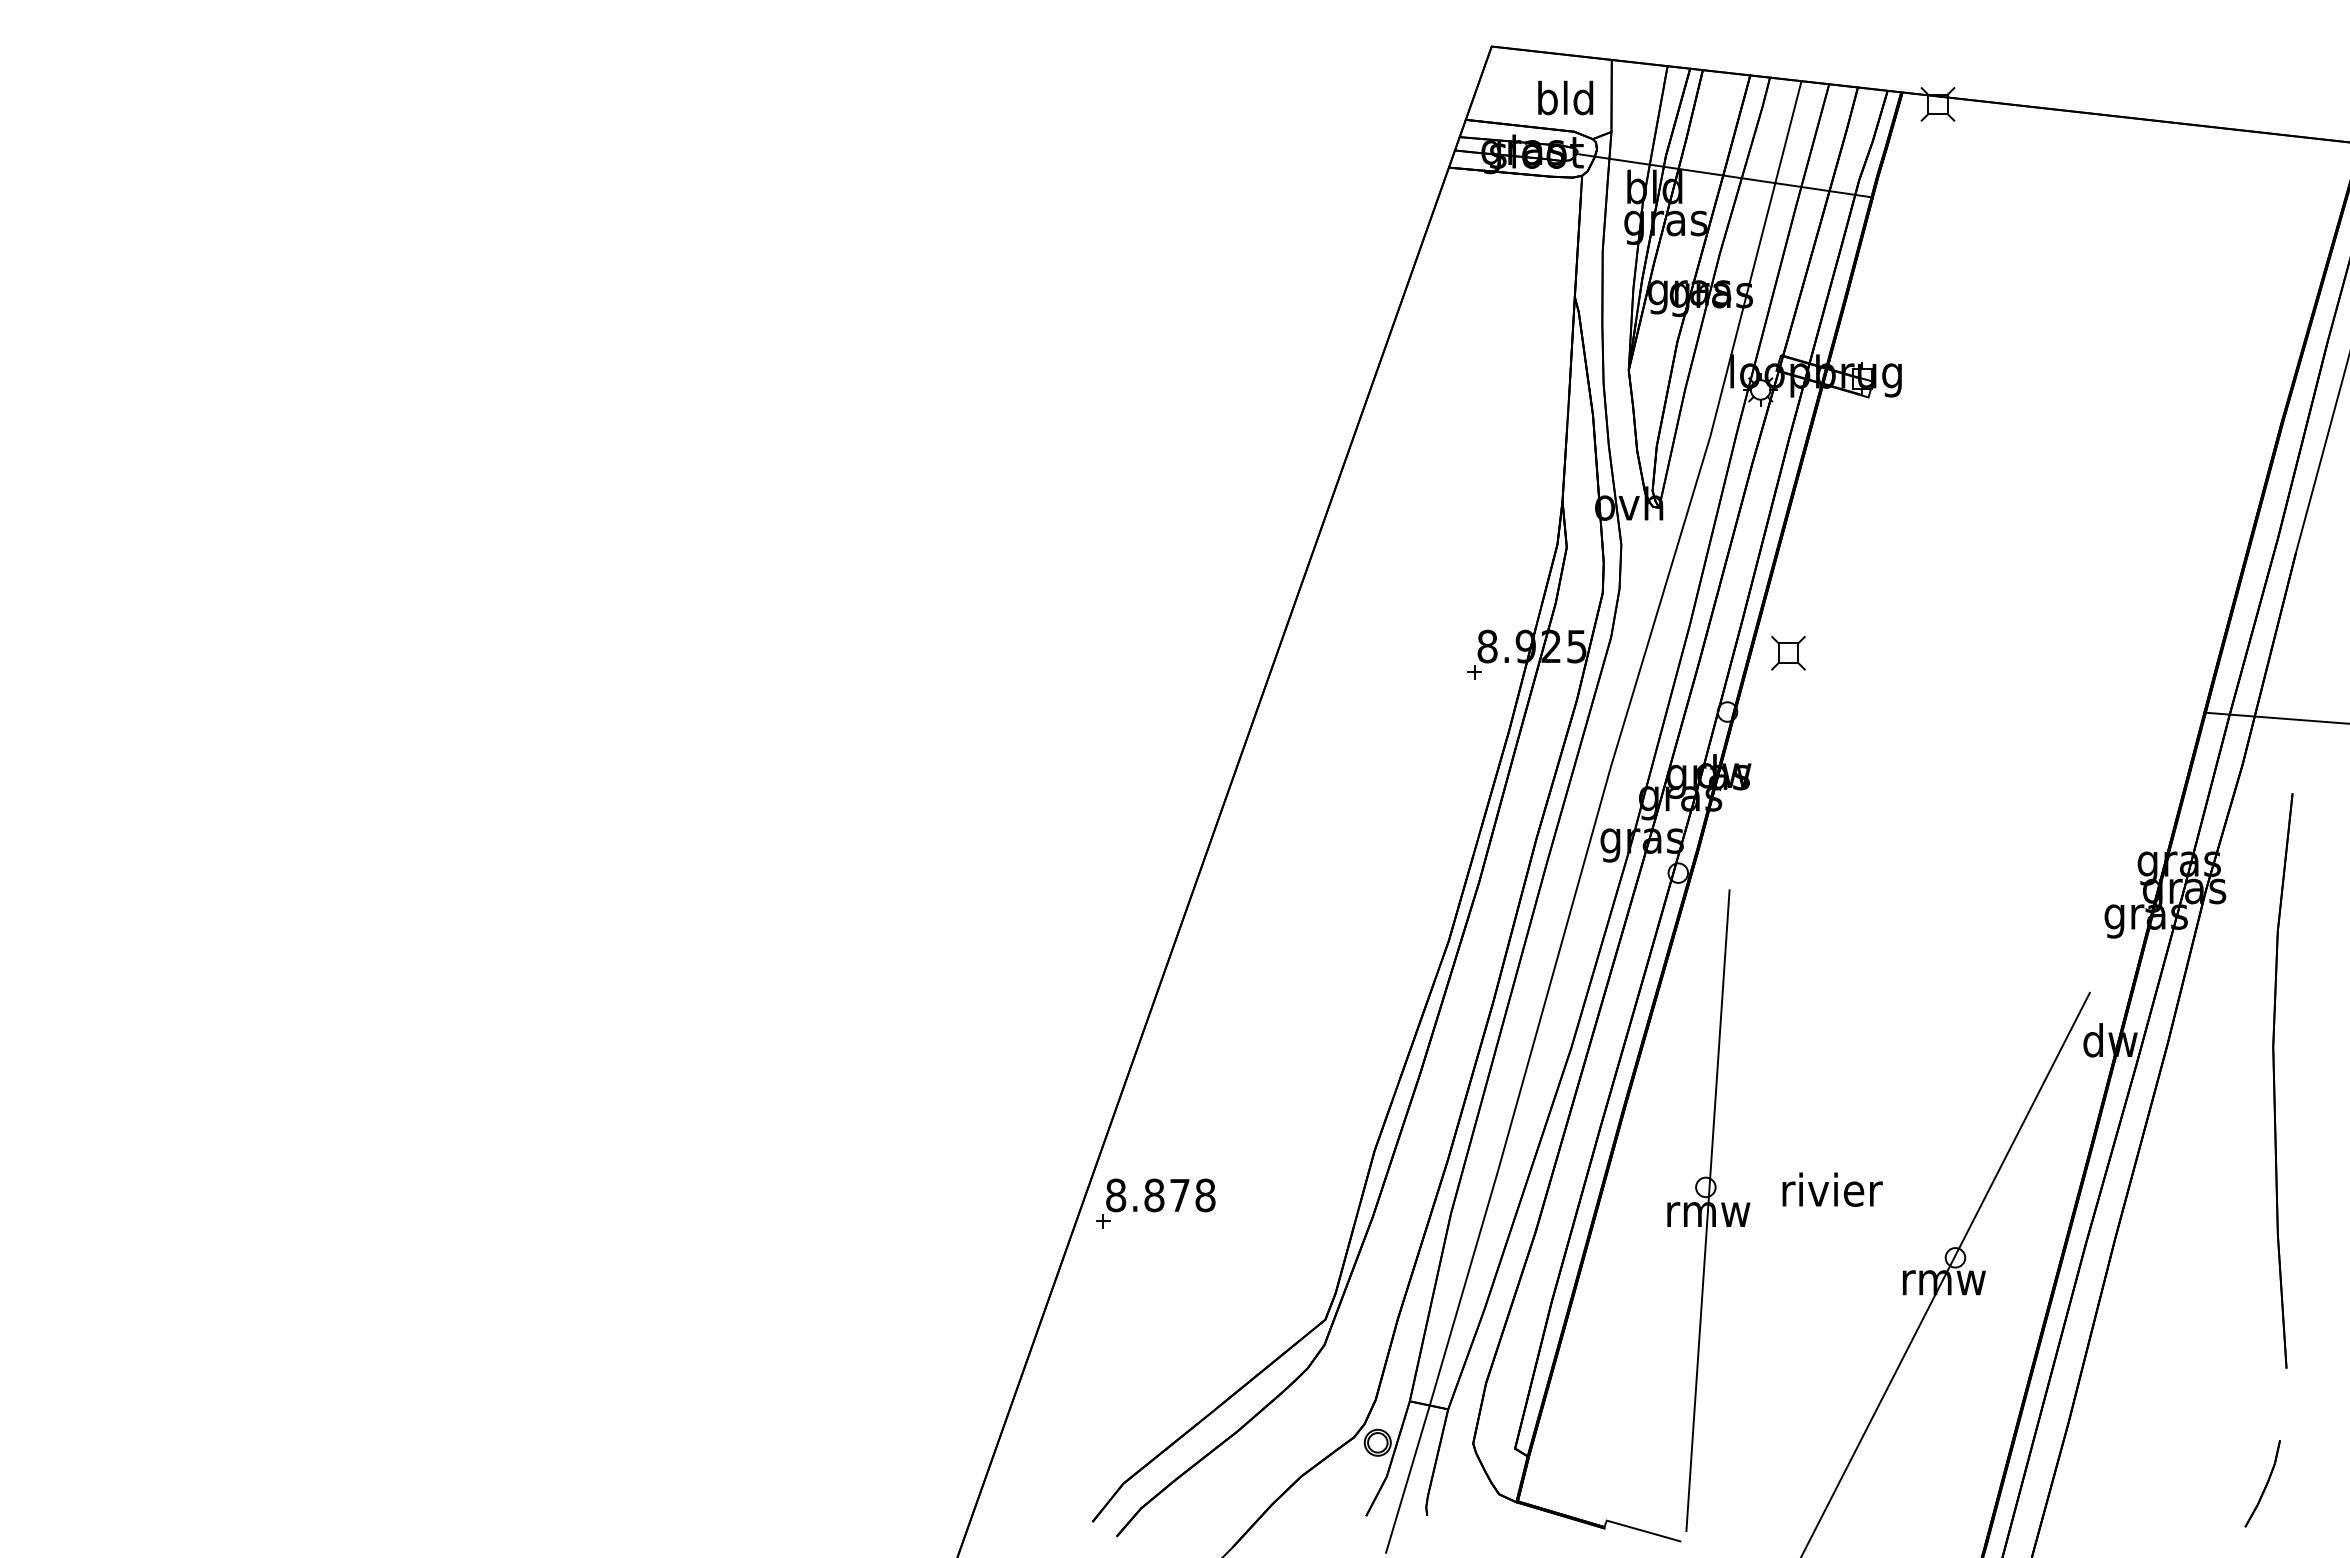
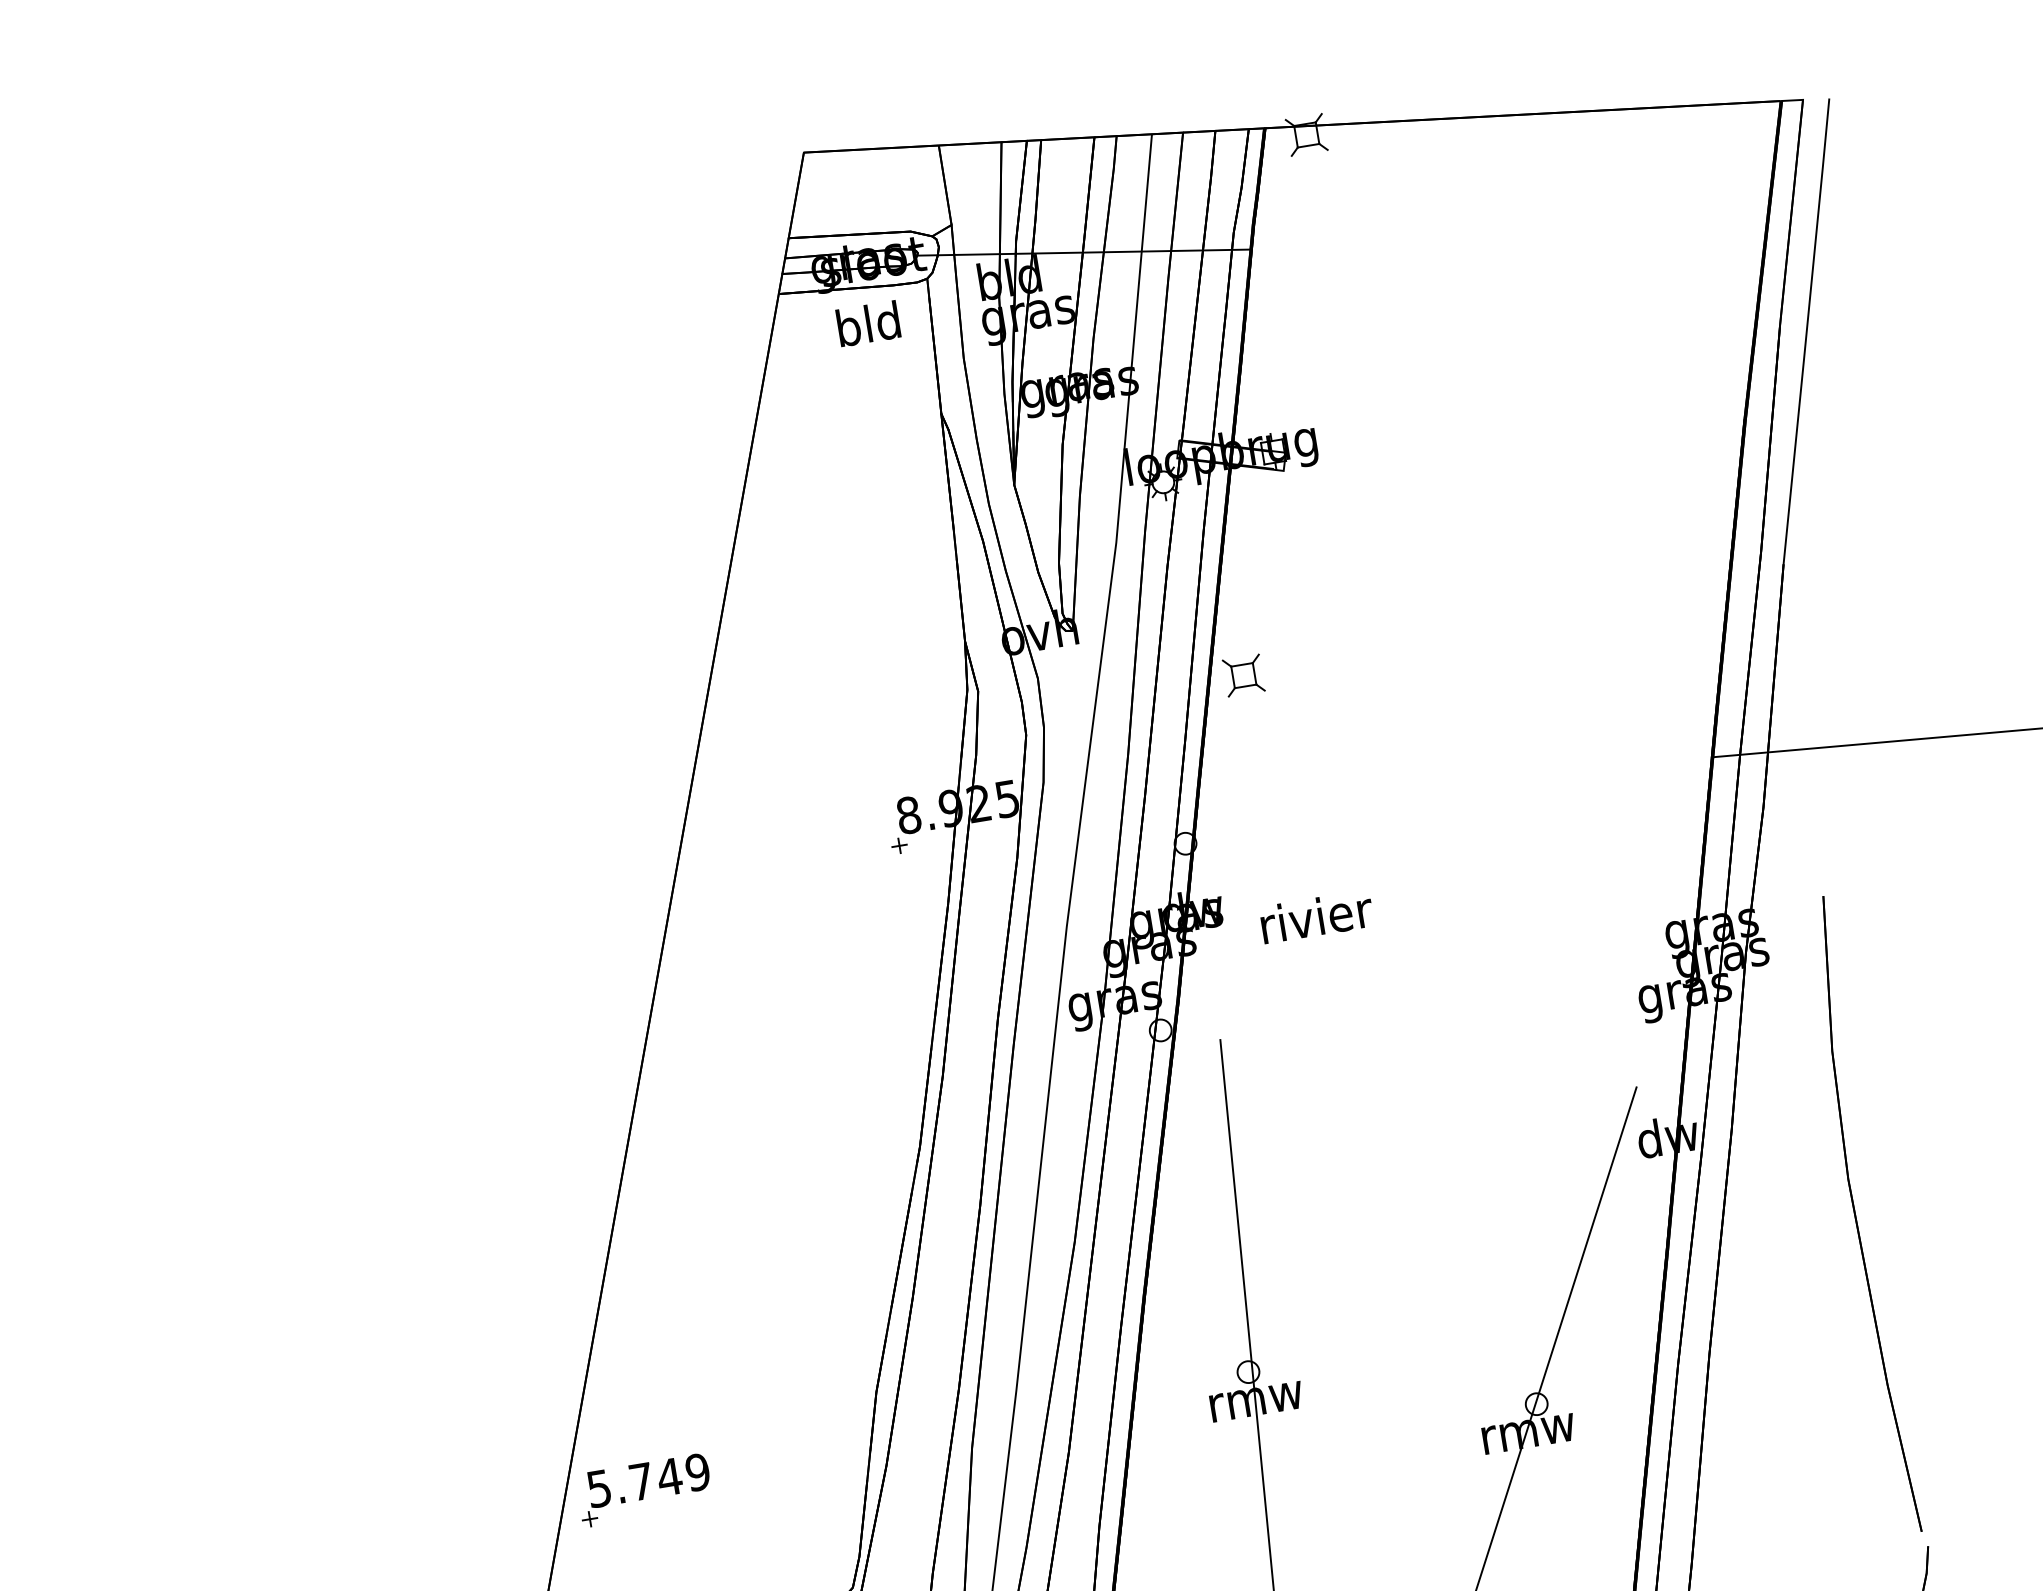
text: (1565, 97) -> (868, 323), moved
part: (1788, 652) -> (1243, 674), moved
part: (2275, 1082) -> (1857, 1218), moved
text: (1832, 1189) -> (1316, 916), moved
text: (1160, 1195) -> (648, 1480), 8.878 -> 5.749

